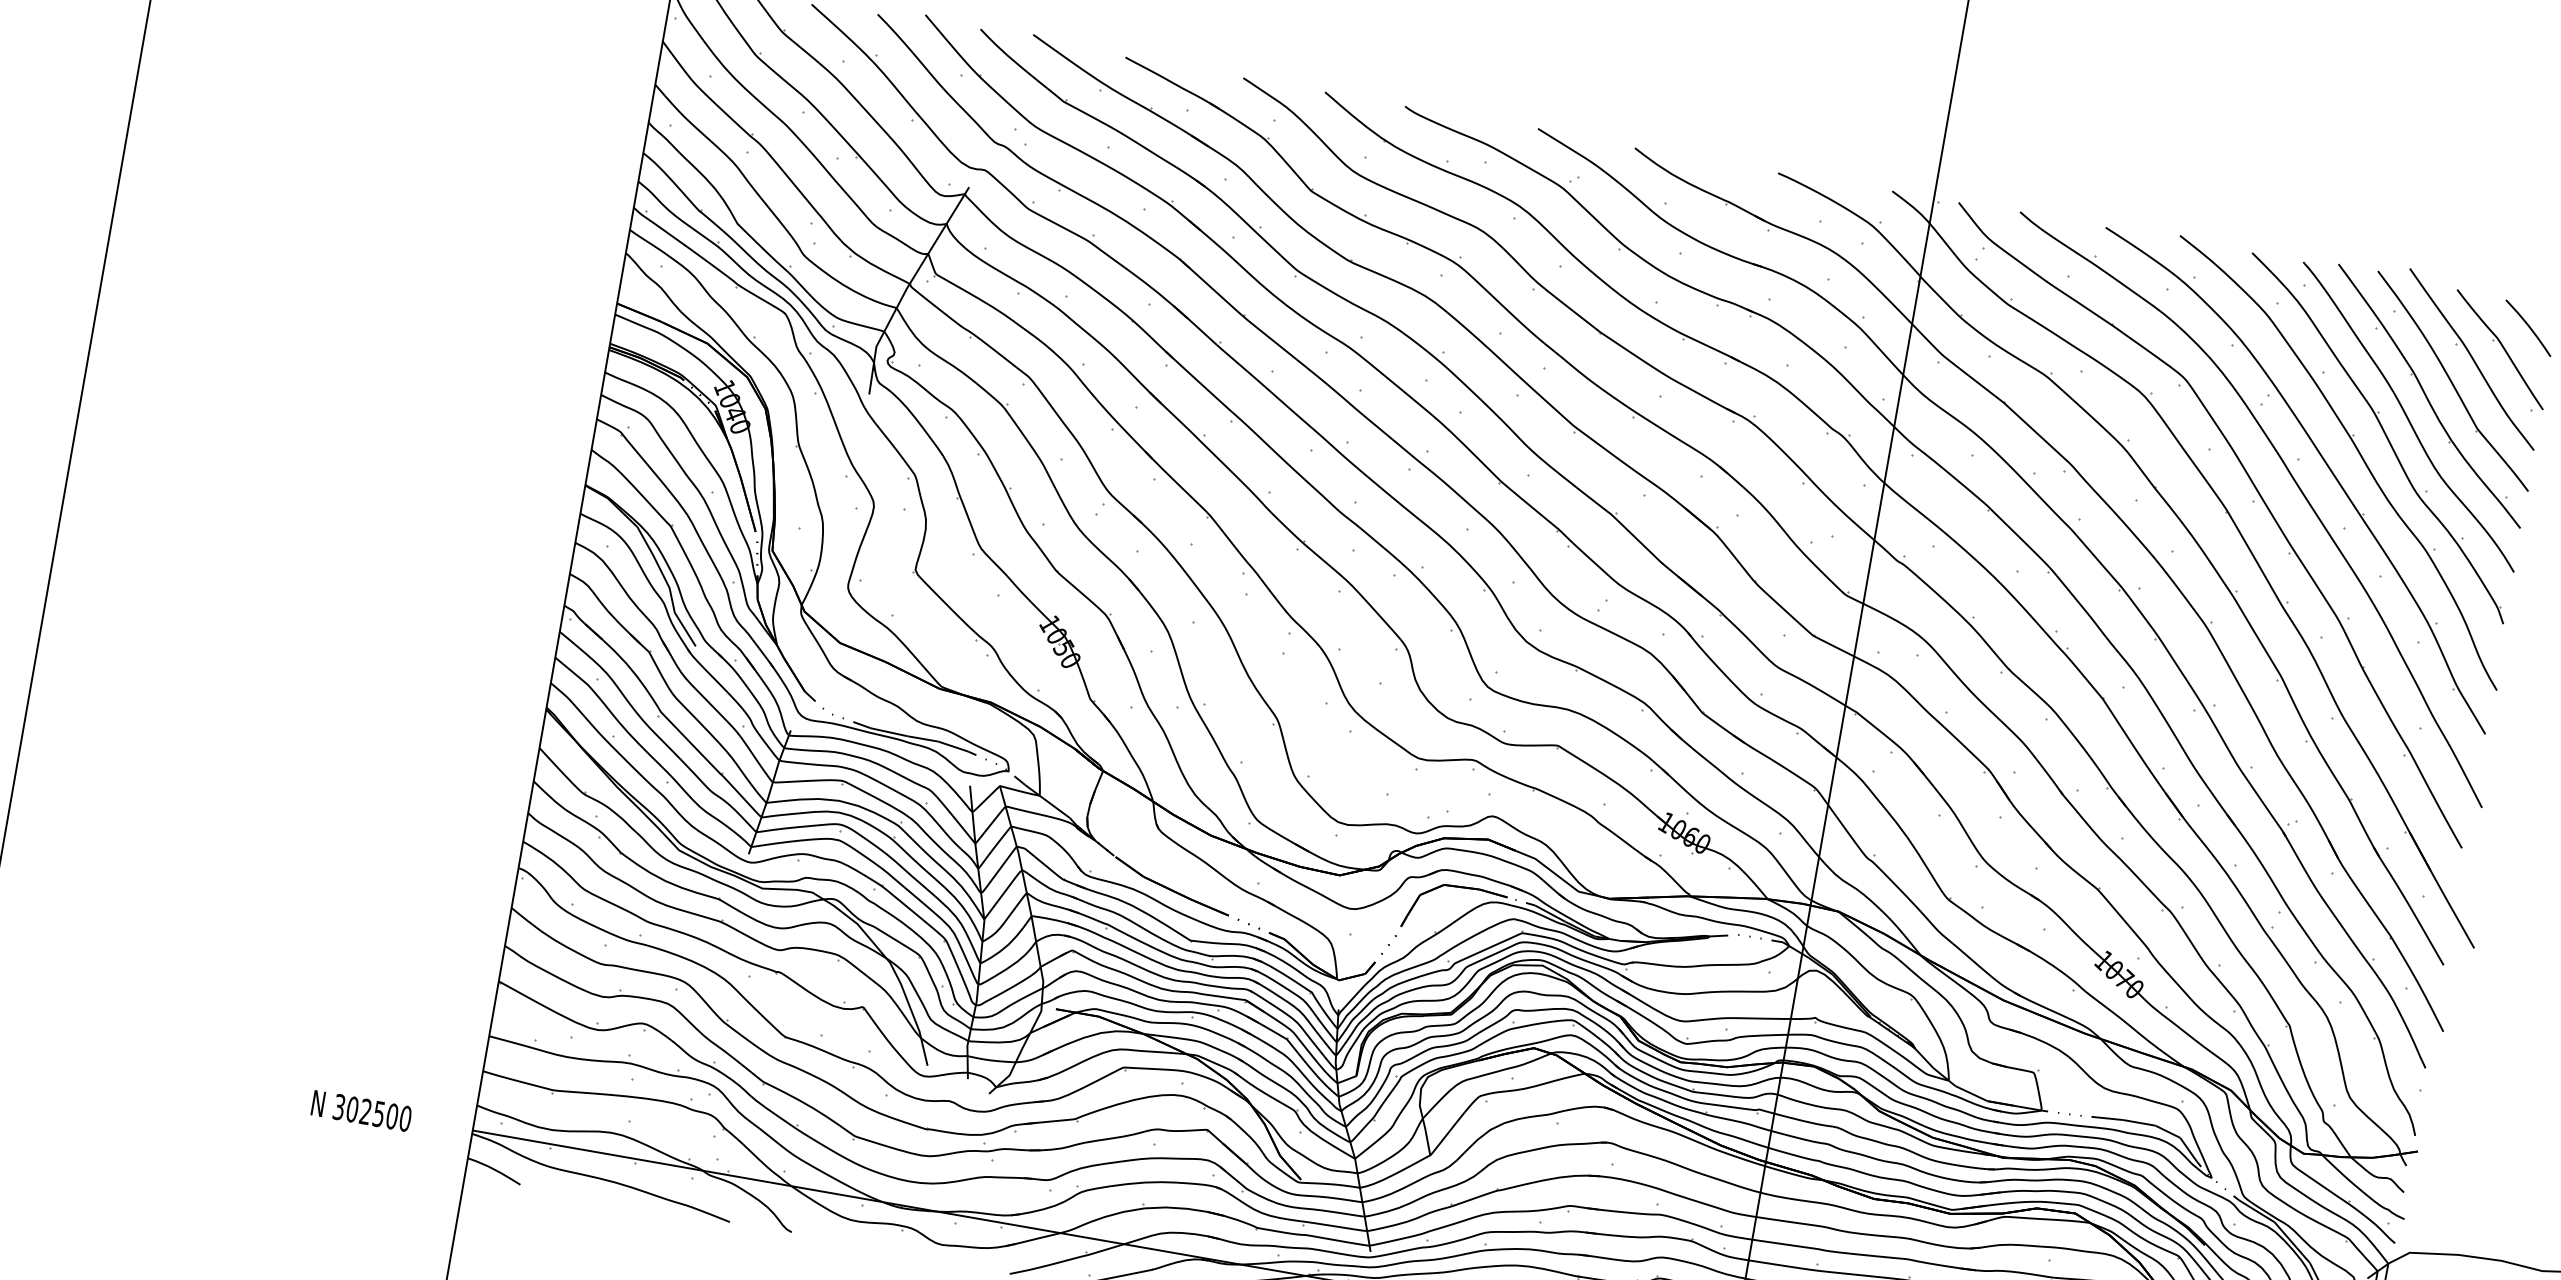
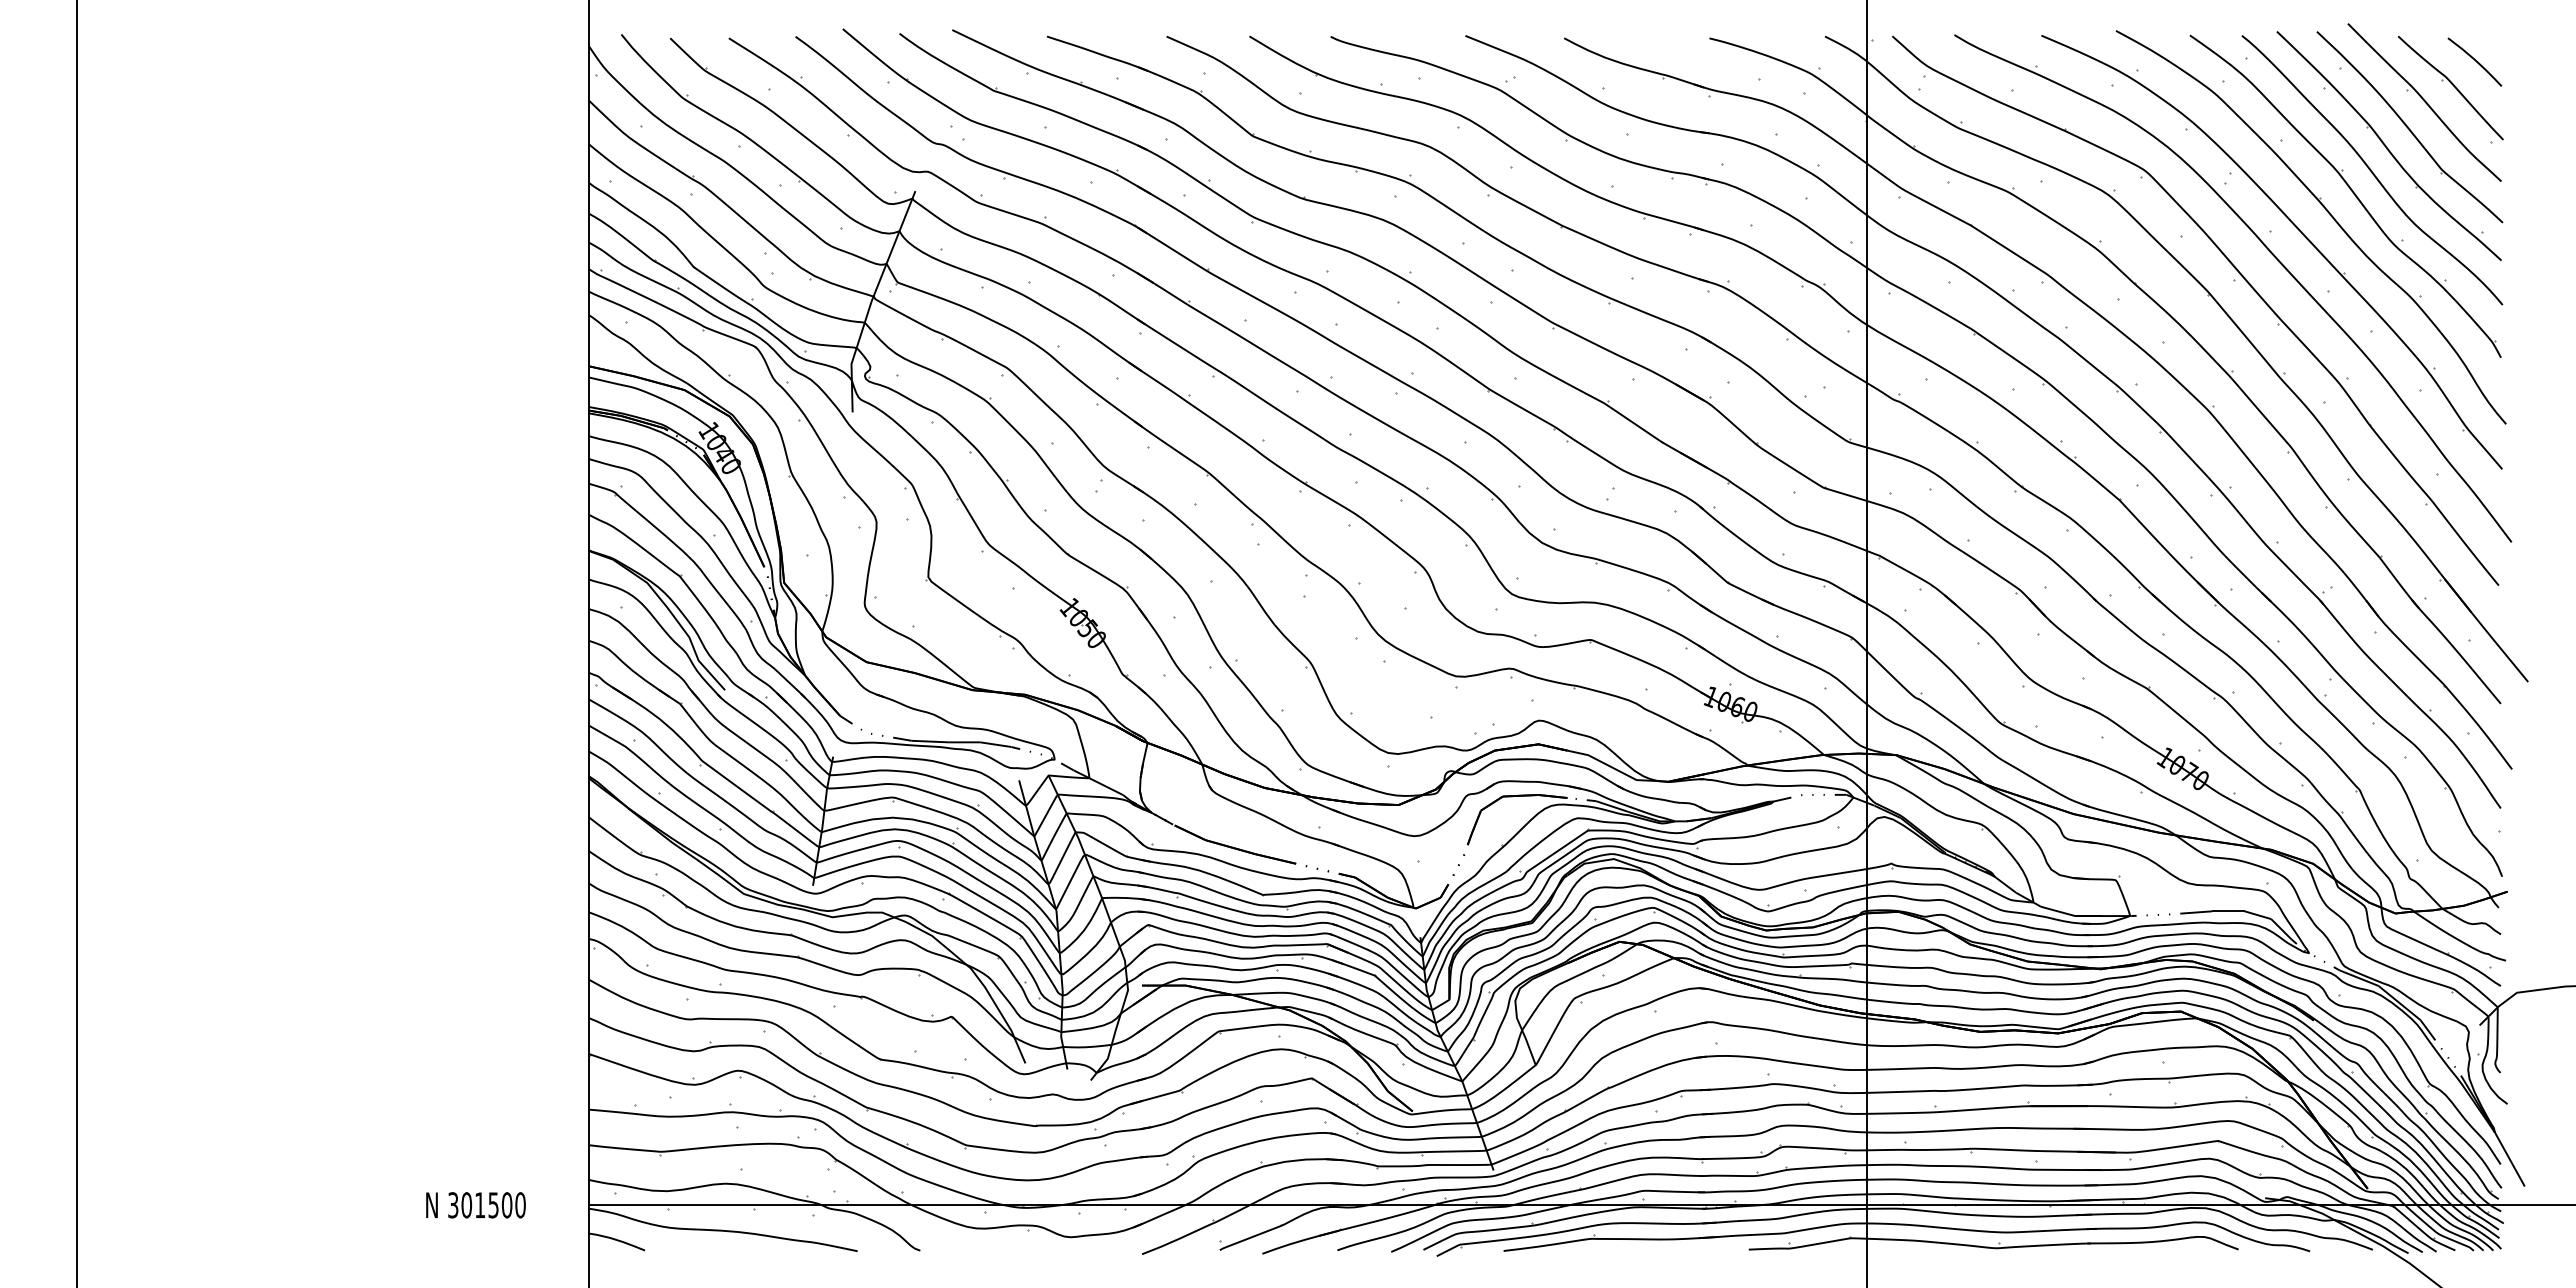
text: (365, 1110) -> (479, 1204), 302500 -> 301500

